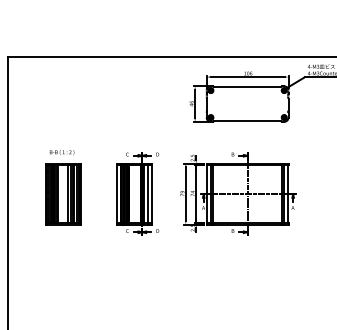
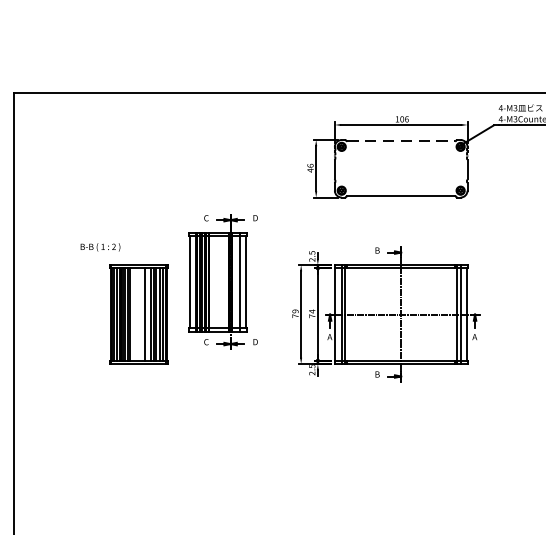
line: (248, 87) -> (402, 141), solid -> dashed
part: (137, 193) -> (222, 281), moved
part: (63, 194) -> (138, 315), moved

